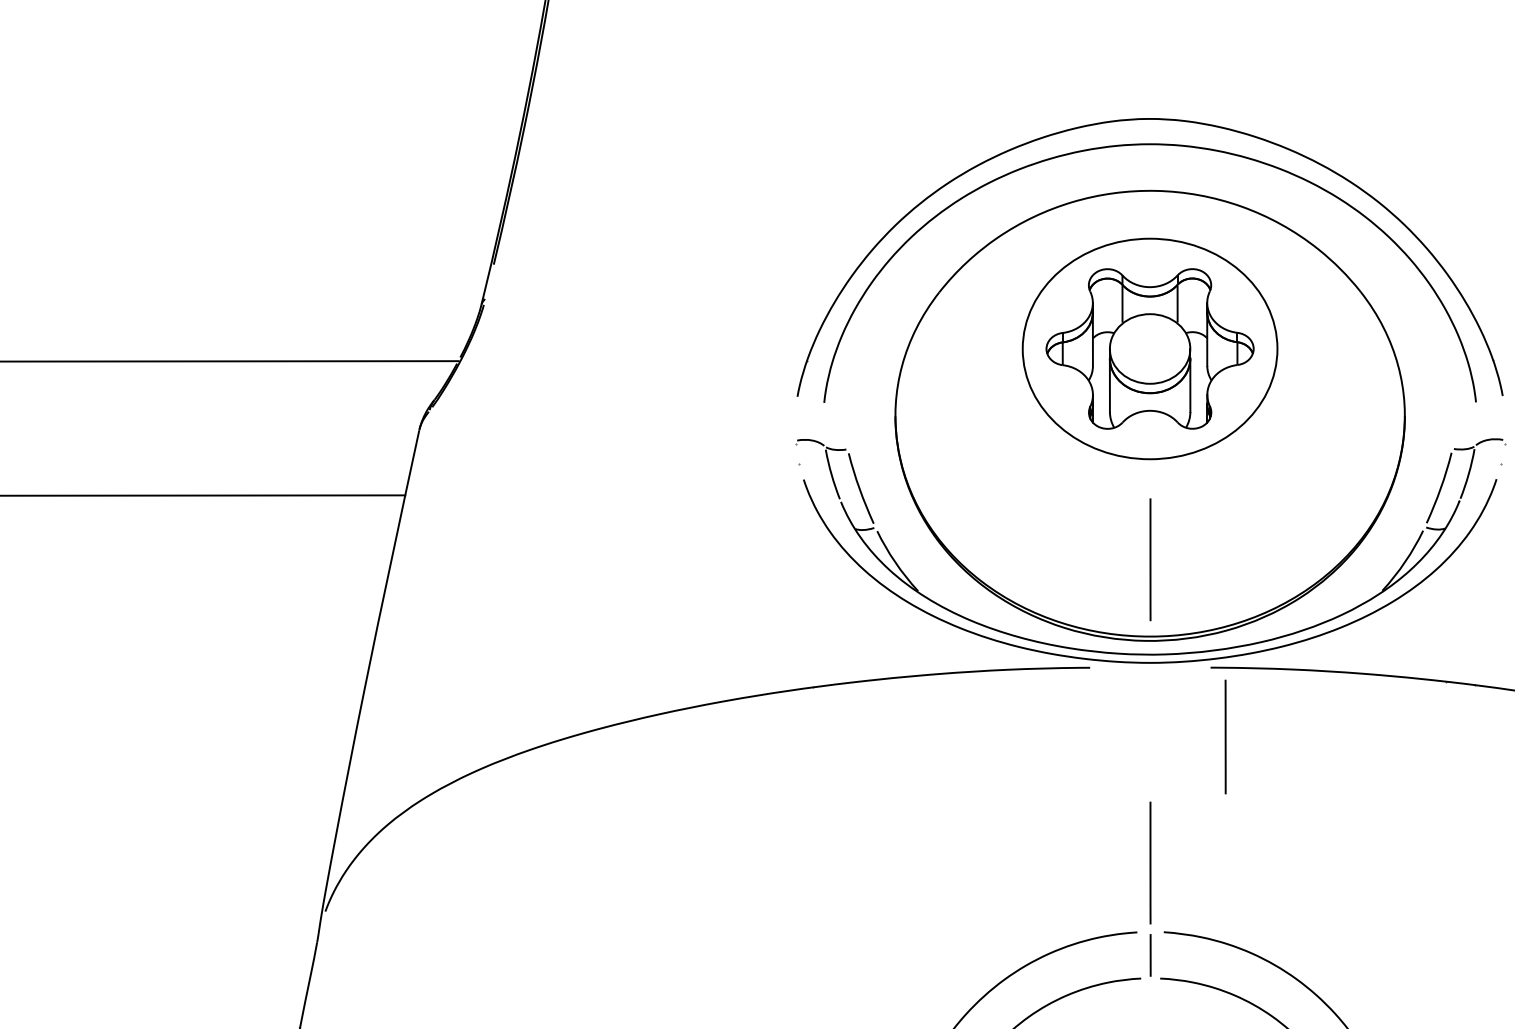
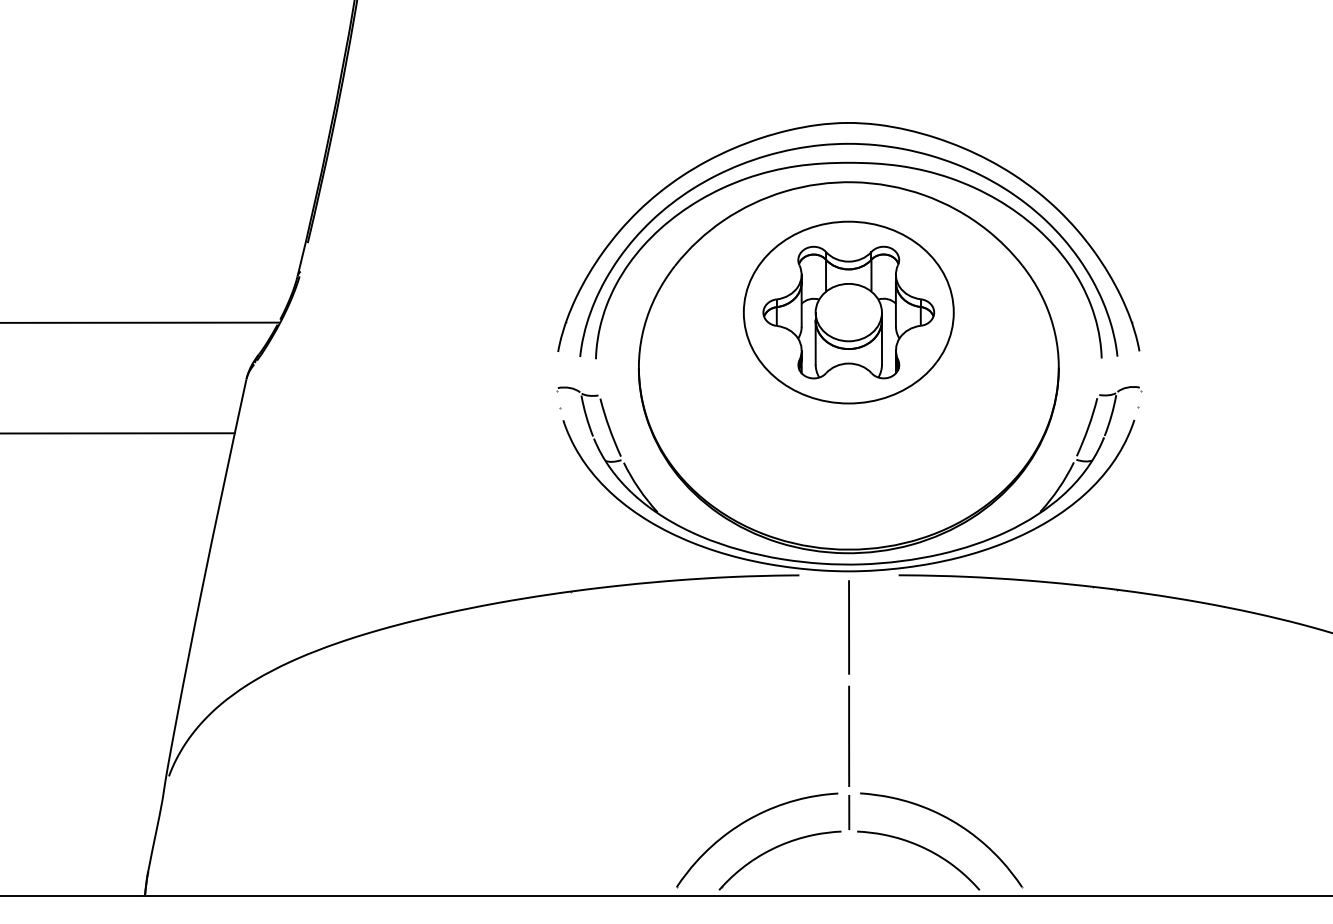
curve: (1149, 168) -> (848, 163), added
line: (1150, 558) -> (849, 485), removed
line: (1224, 737) -> (848, 627), moved

